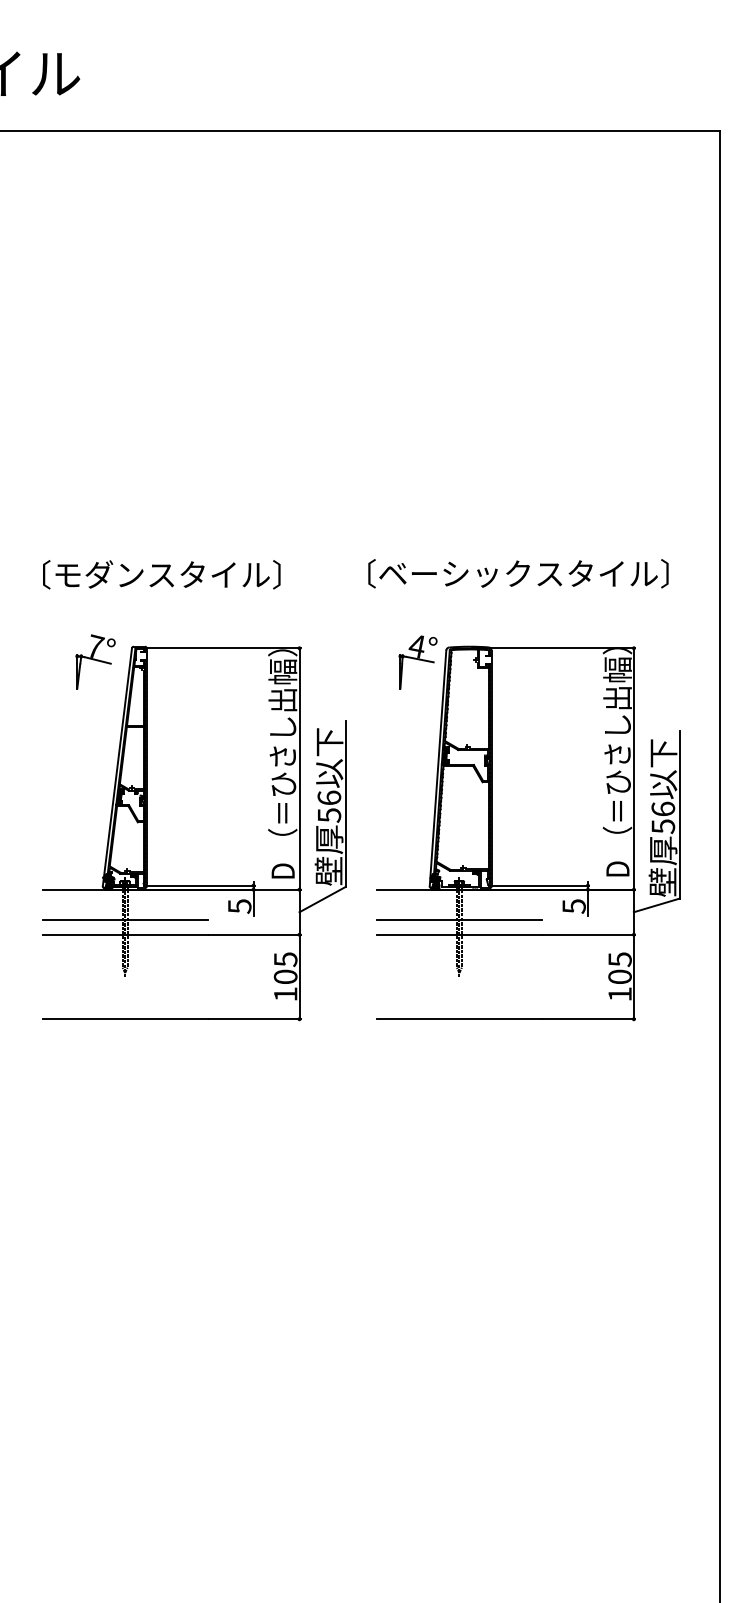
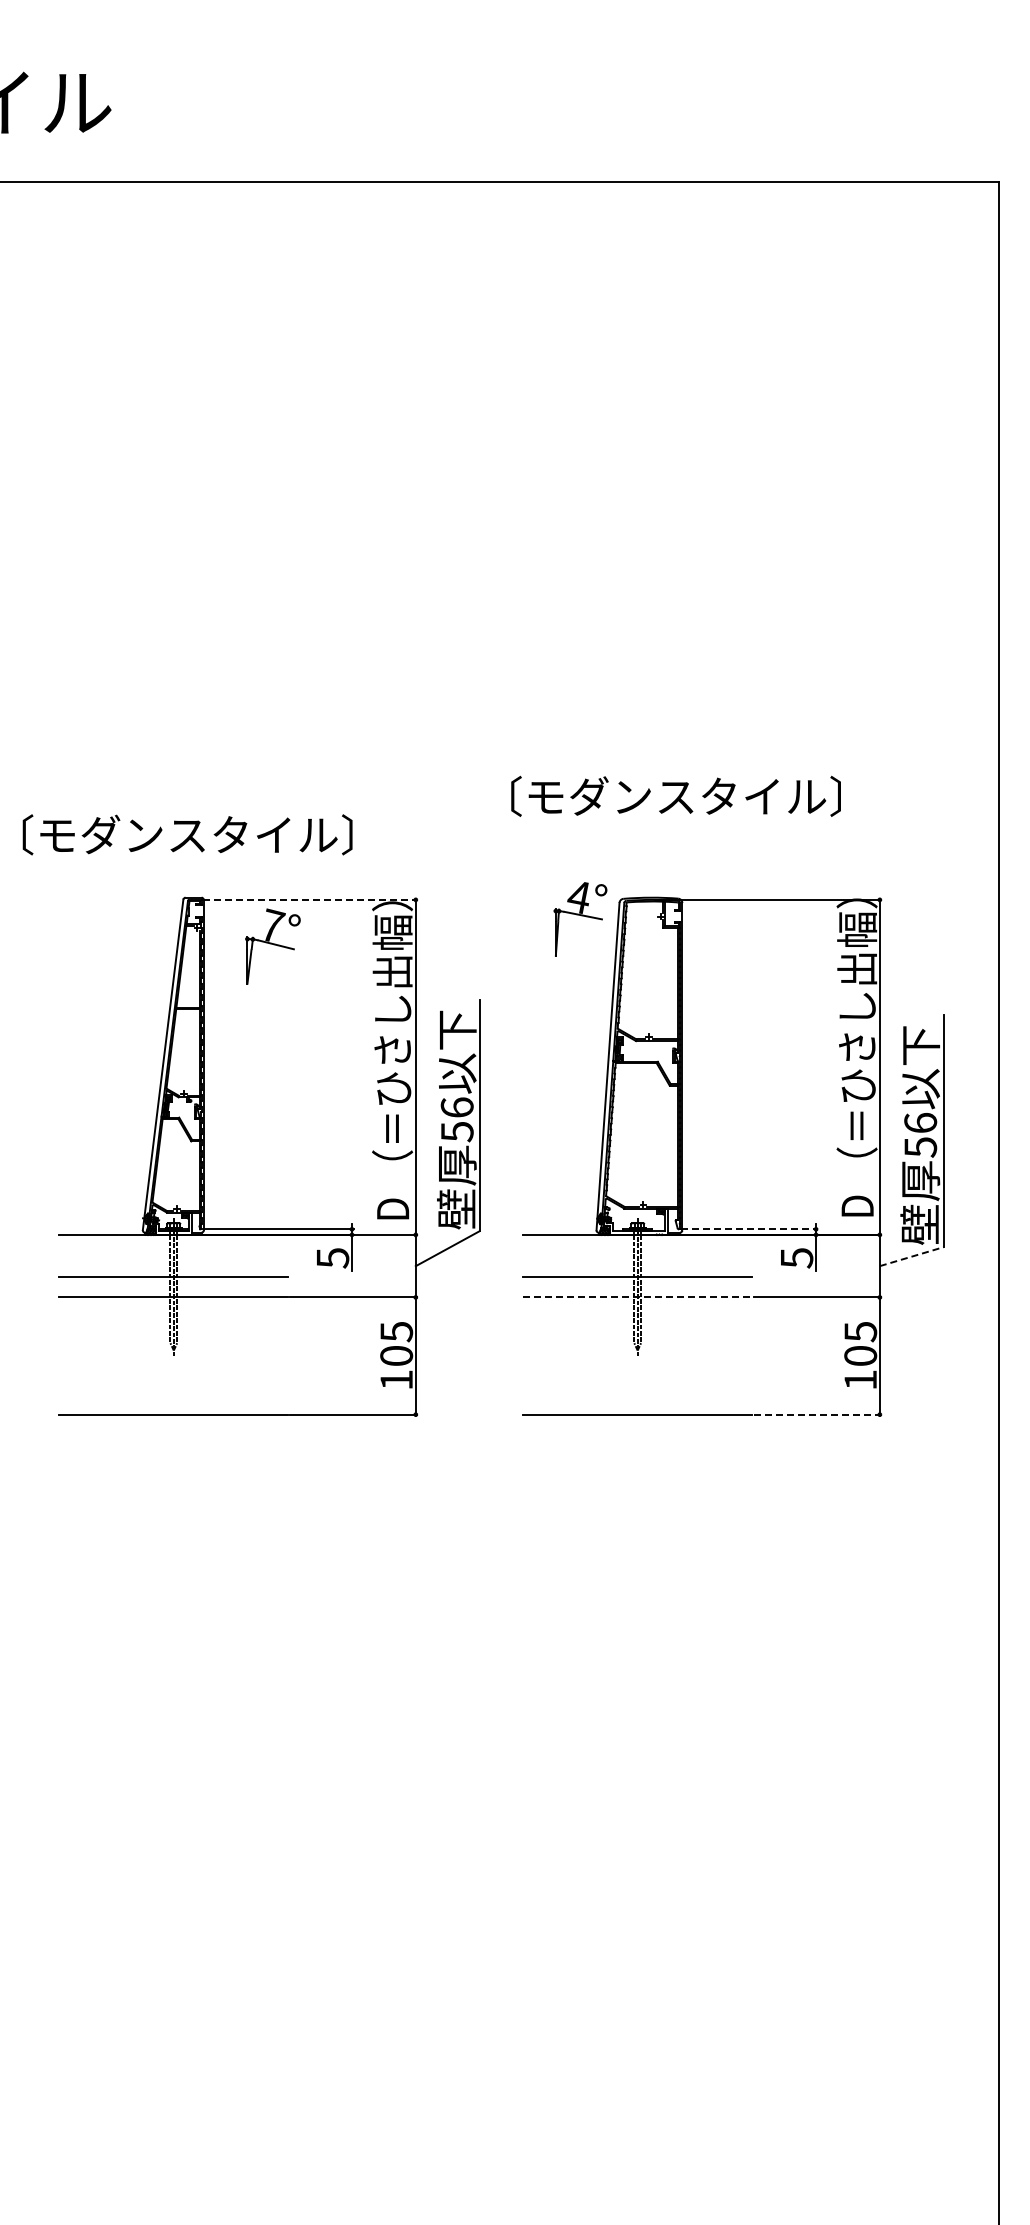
text: (523, 573) -> (726, 795), 〔ベーシックスタイル〕 -> 〔モダンスタイル〕
text: (161, 574) -> (187, 834), moved
line: (223, 648) -> (310, 899), solid -> dashed
part: (95, 661) -> (272, 946), moved
line: (539, 885) -> (749, 1229), solid -> dashed
line: (657, 905) -> (912, 1256), solid -> dashed
line: (459, 934) -> (638, 1297), solid -> dashed
line: (588, 1019) -> (817, 1414), solid -> dashed

